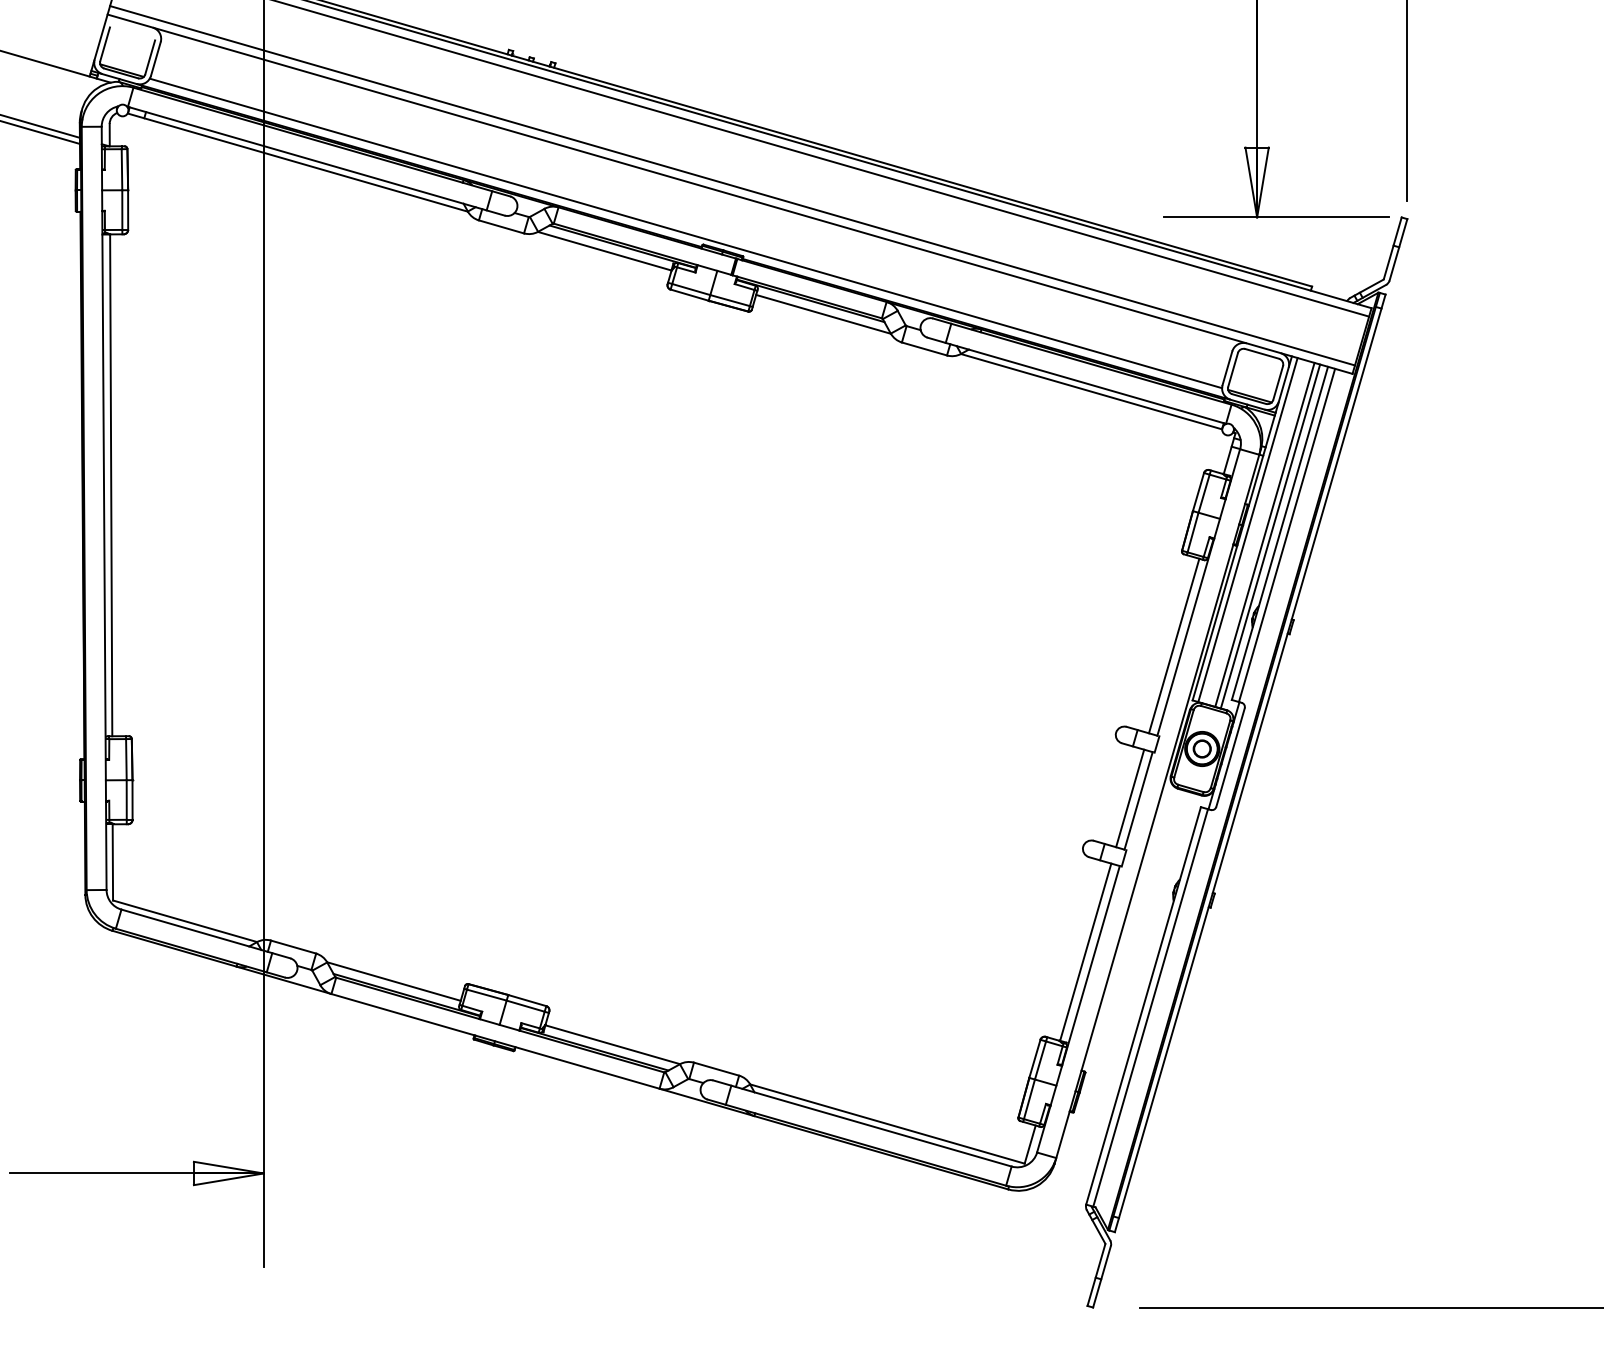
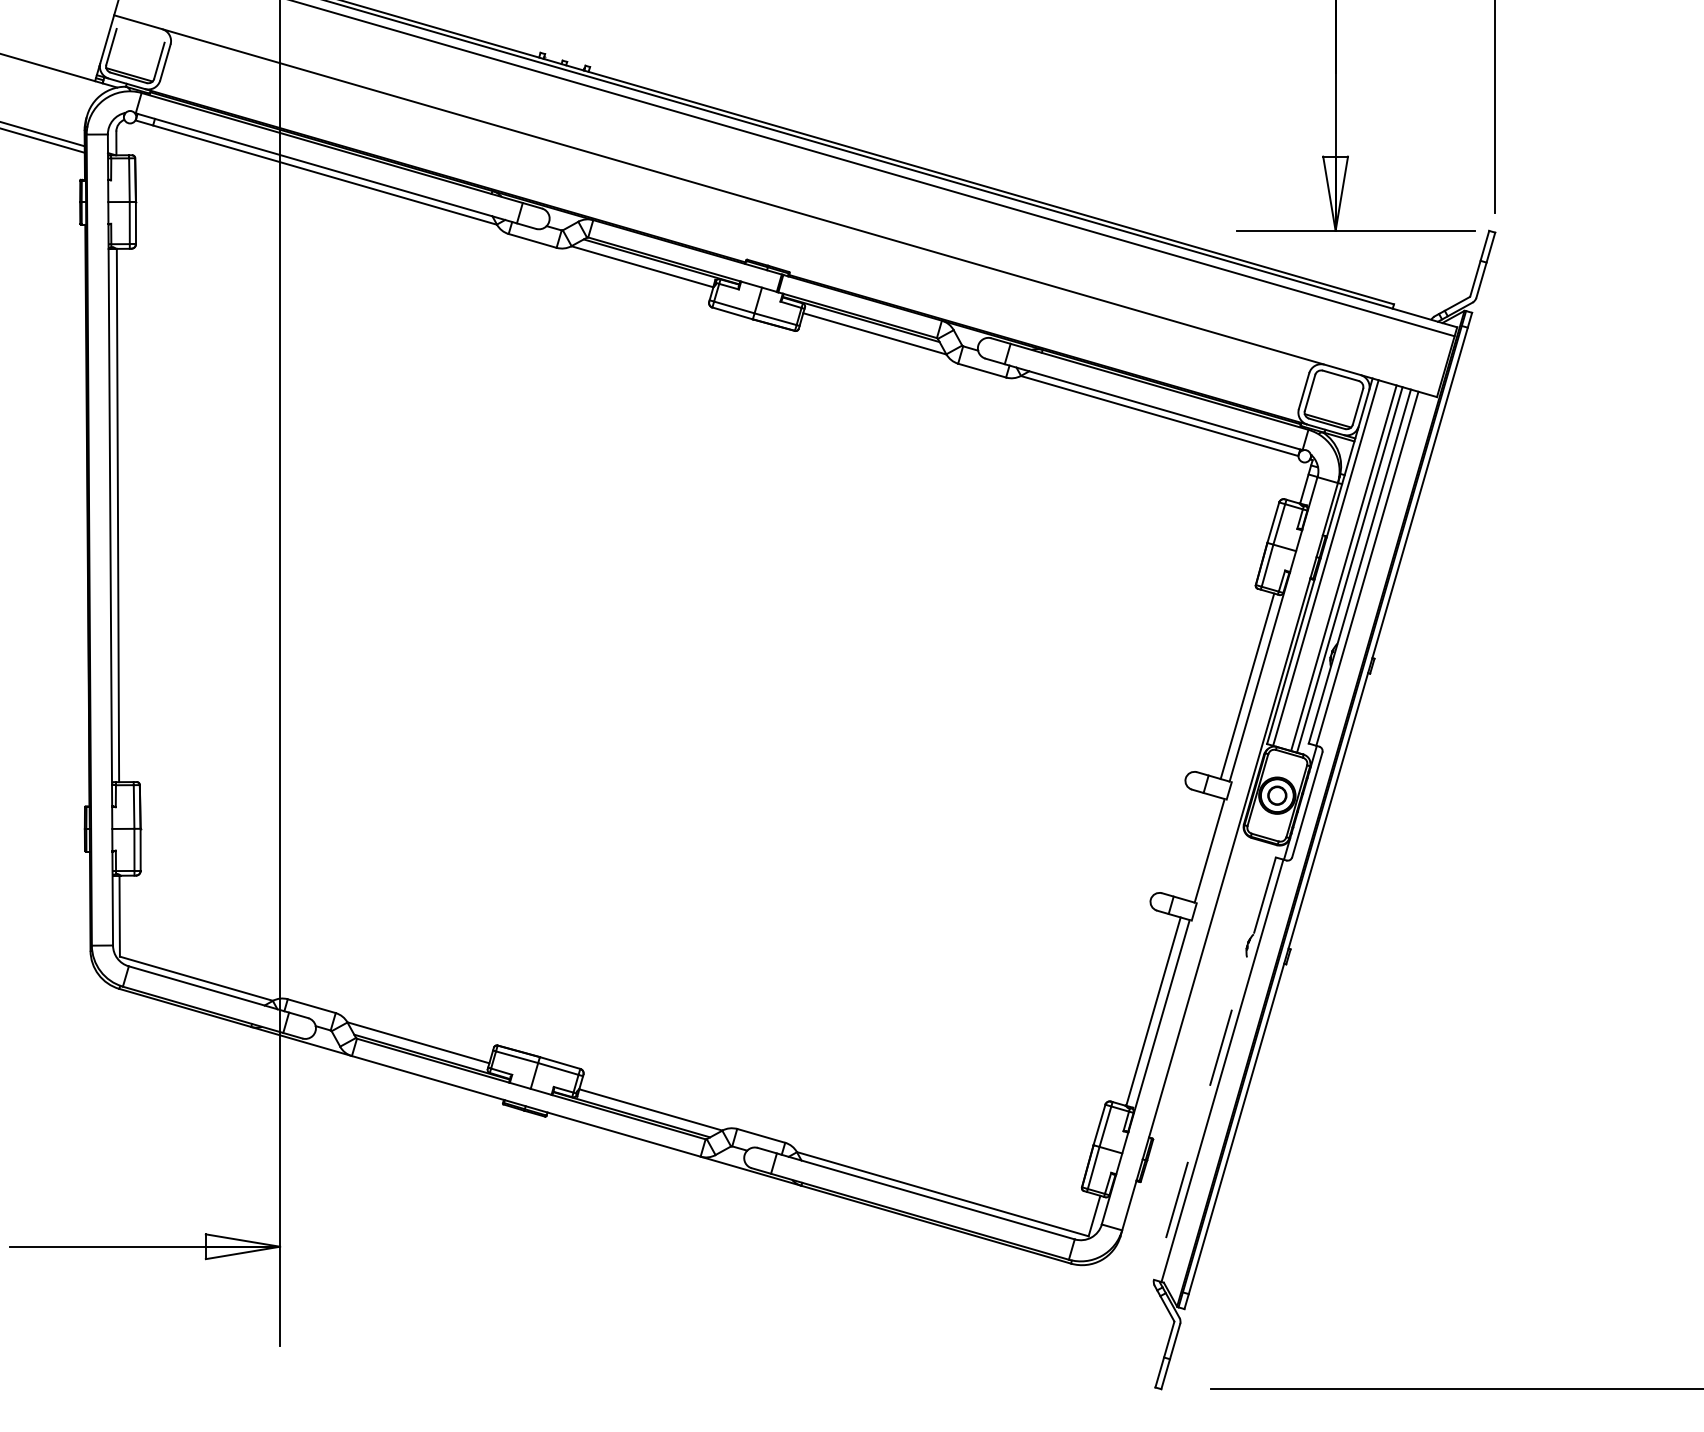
line: (732, 185) -> (778, 196), removed
line: (685, 233) -> (728, 247), removed
line: (1130, 798) -> (1201, 848), removed
line: (1143, 1005) -> (1214, 1068), solid -> dashed

